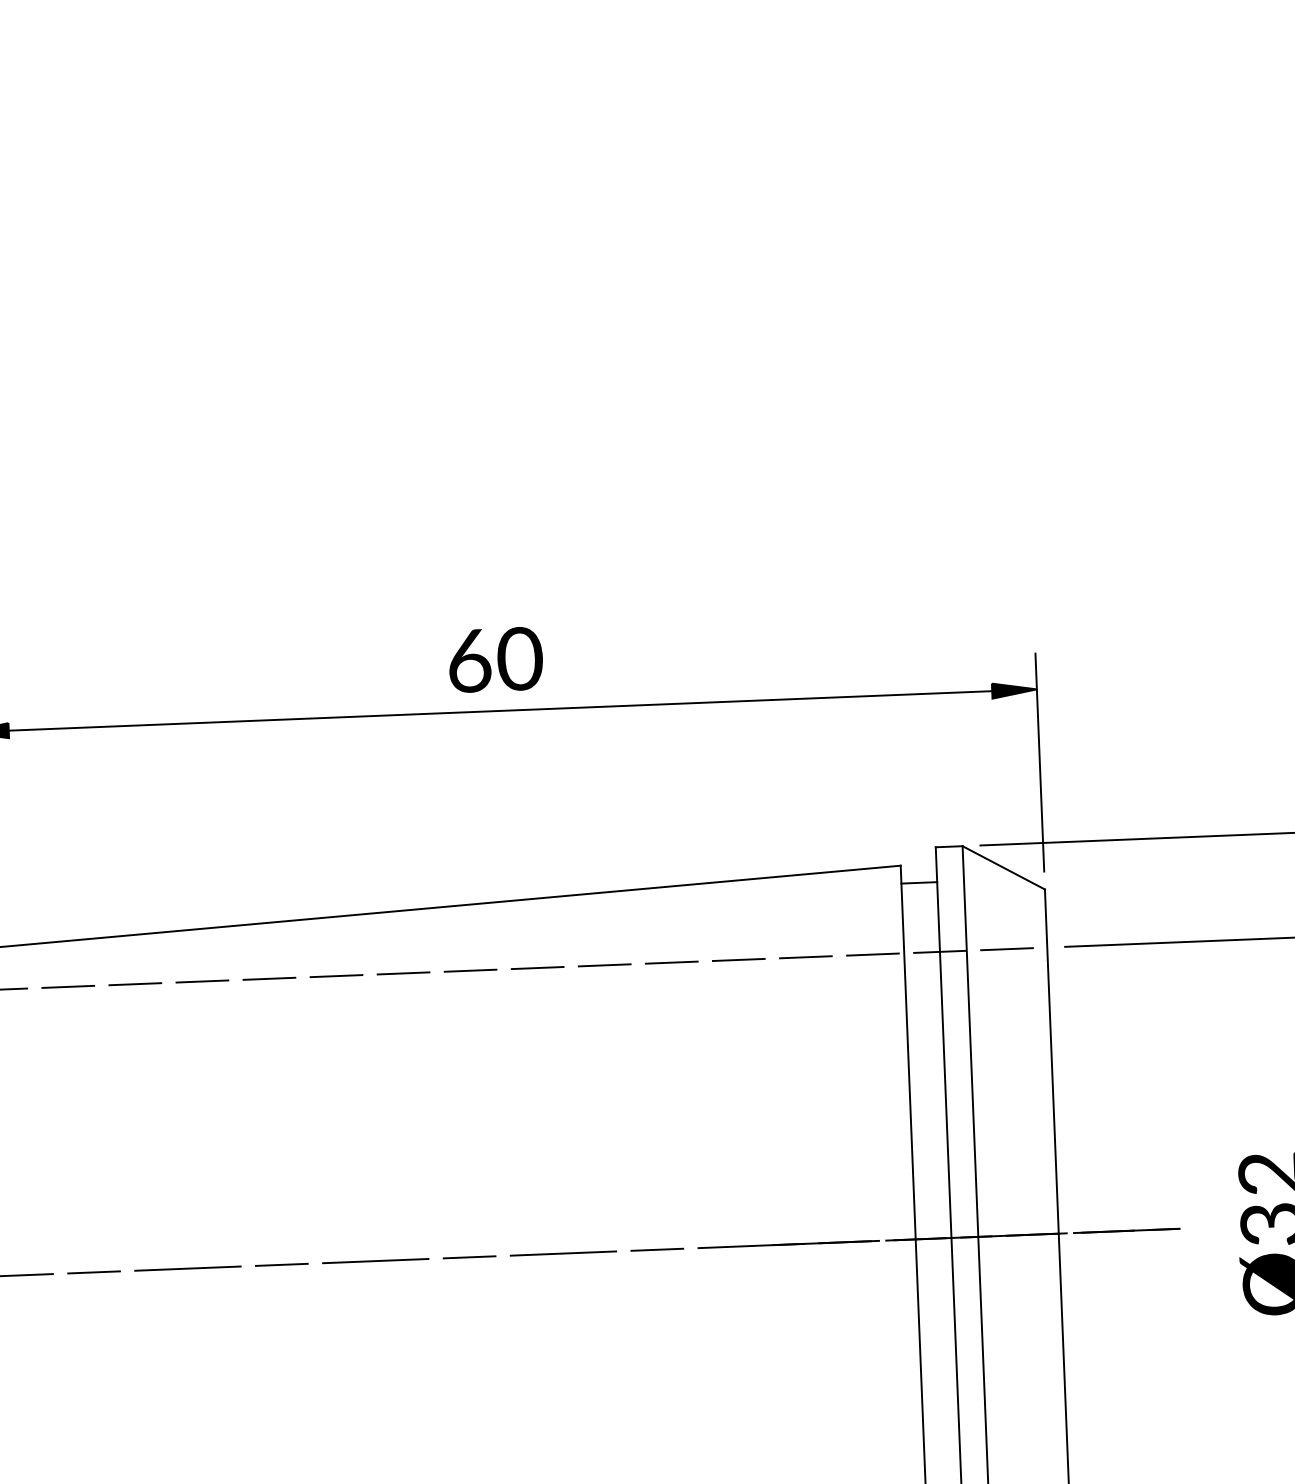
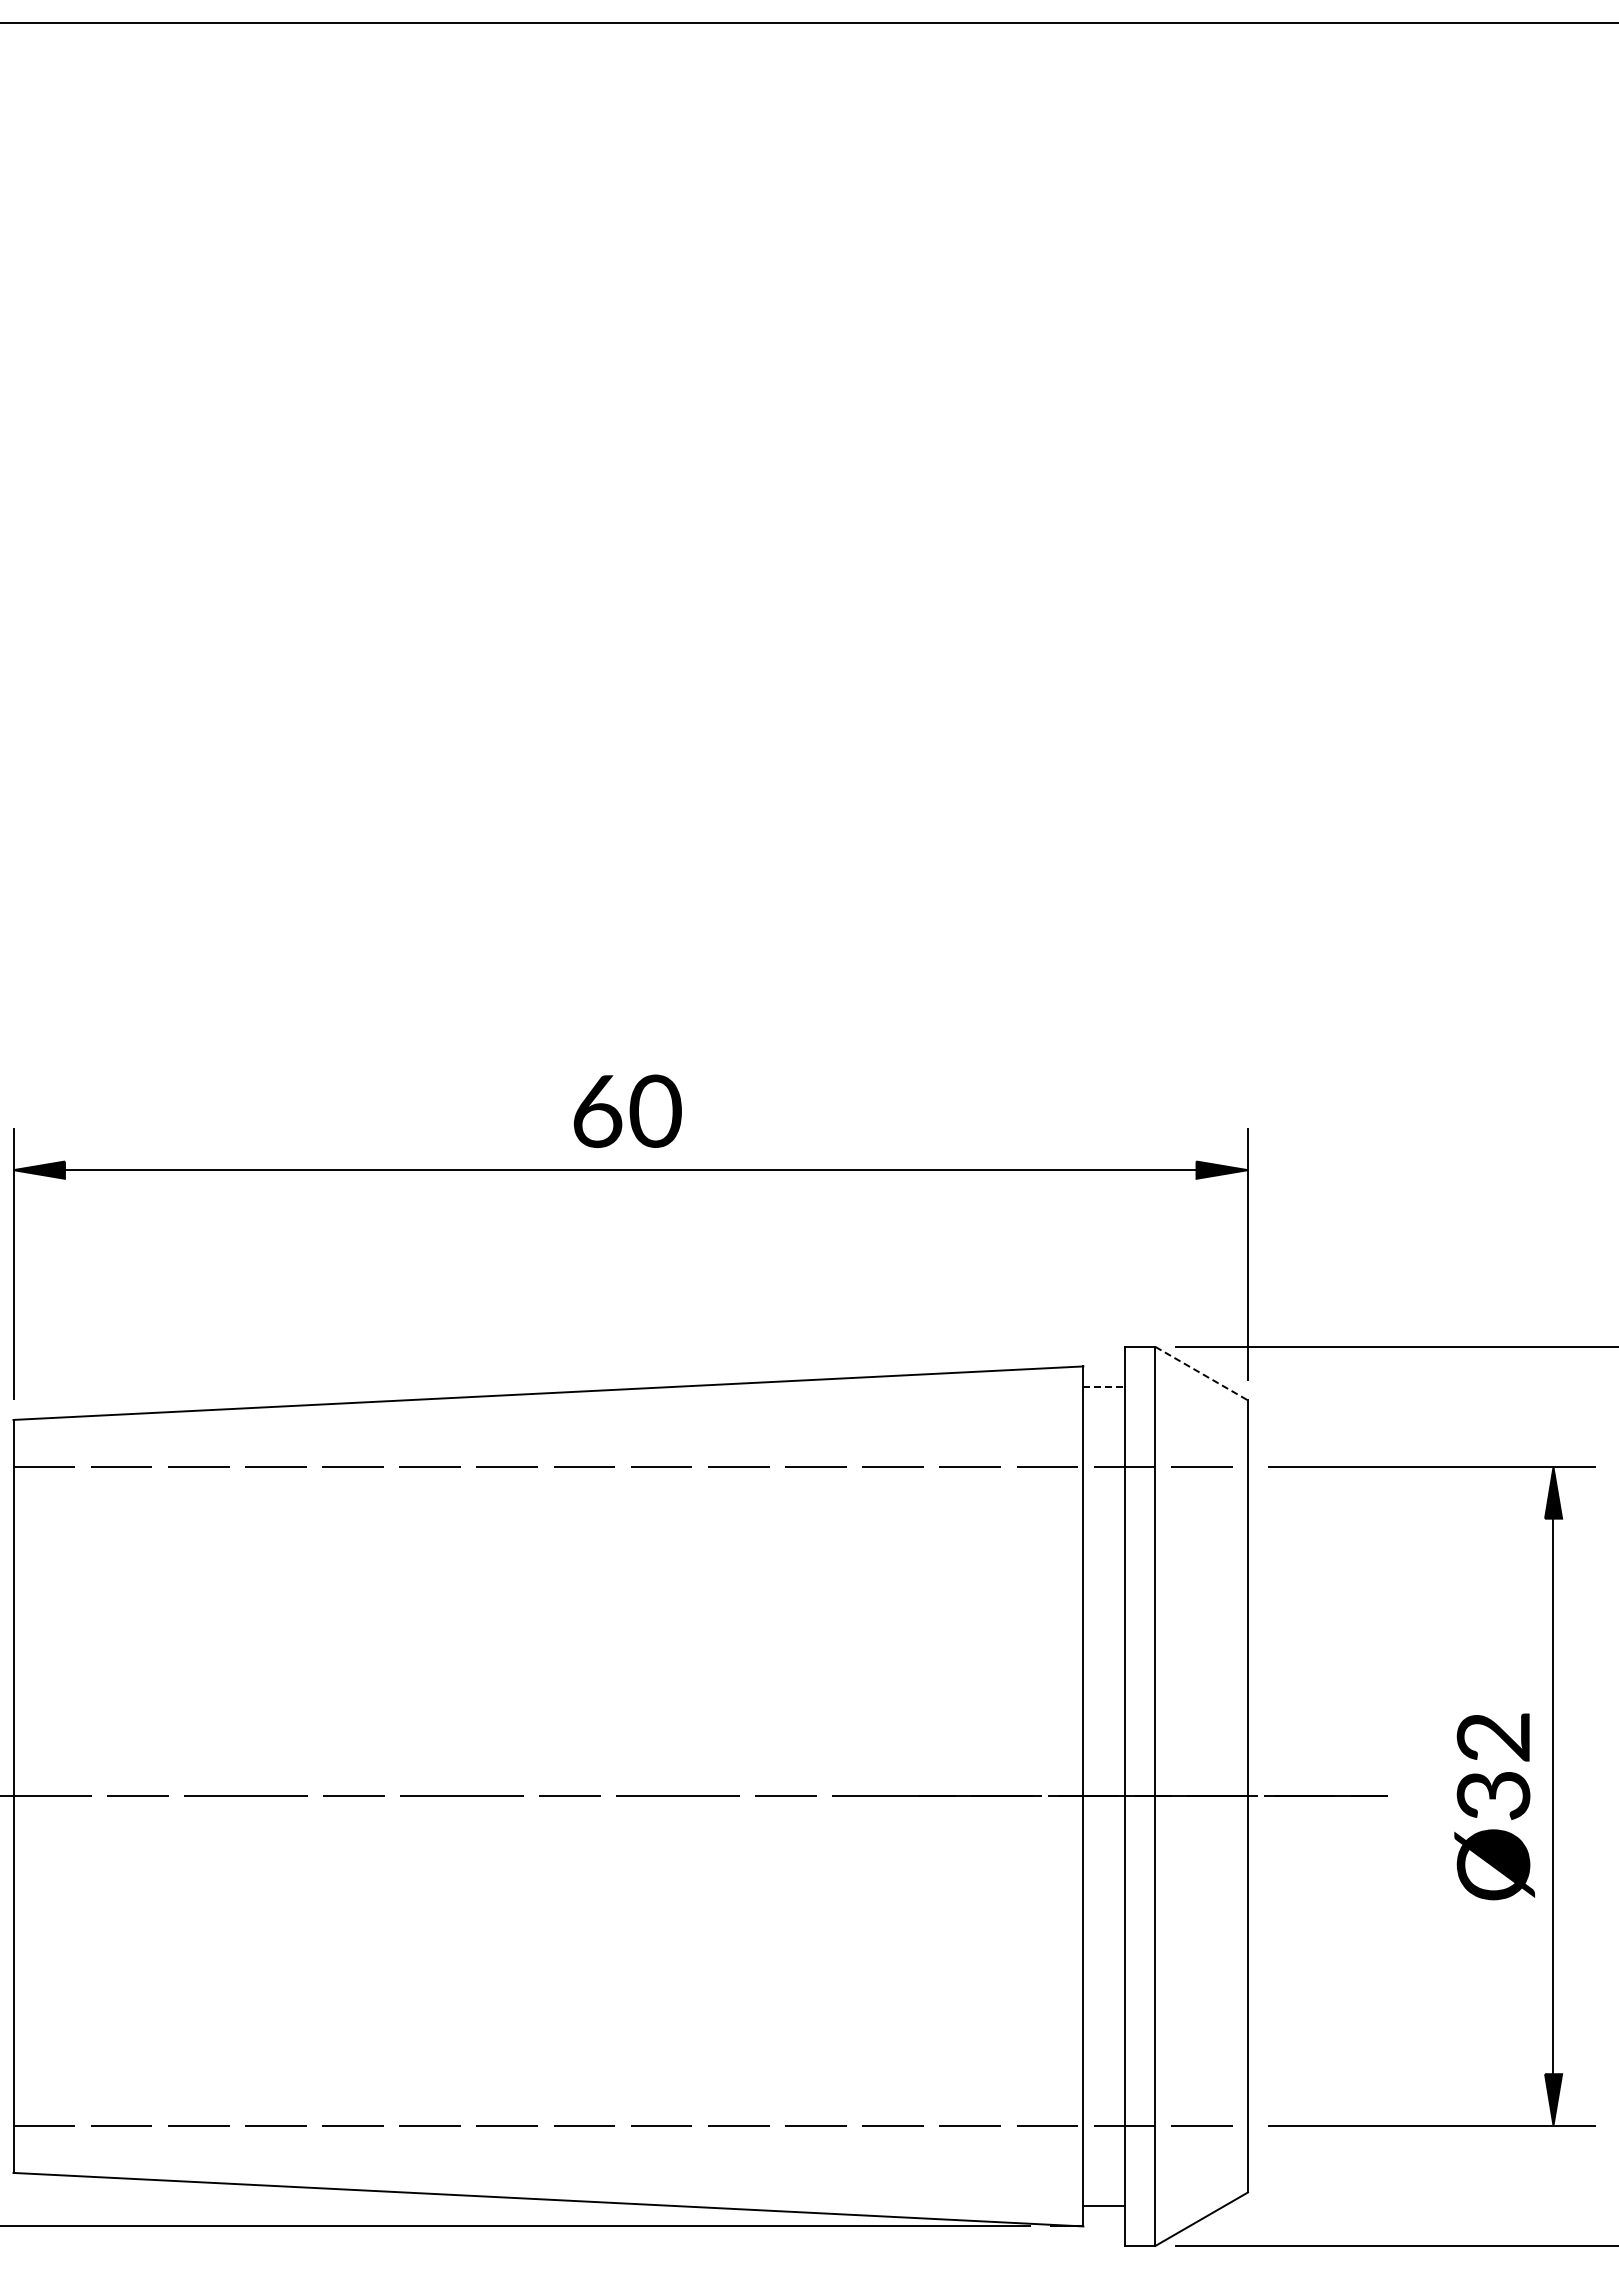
line: (1004, 867) -> (1202, 1373), solid -> dashed
line: (918, 883) -> (1103, 1387), solid -> dashed

